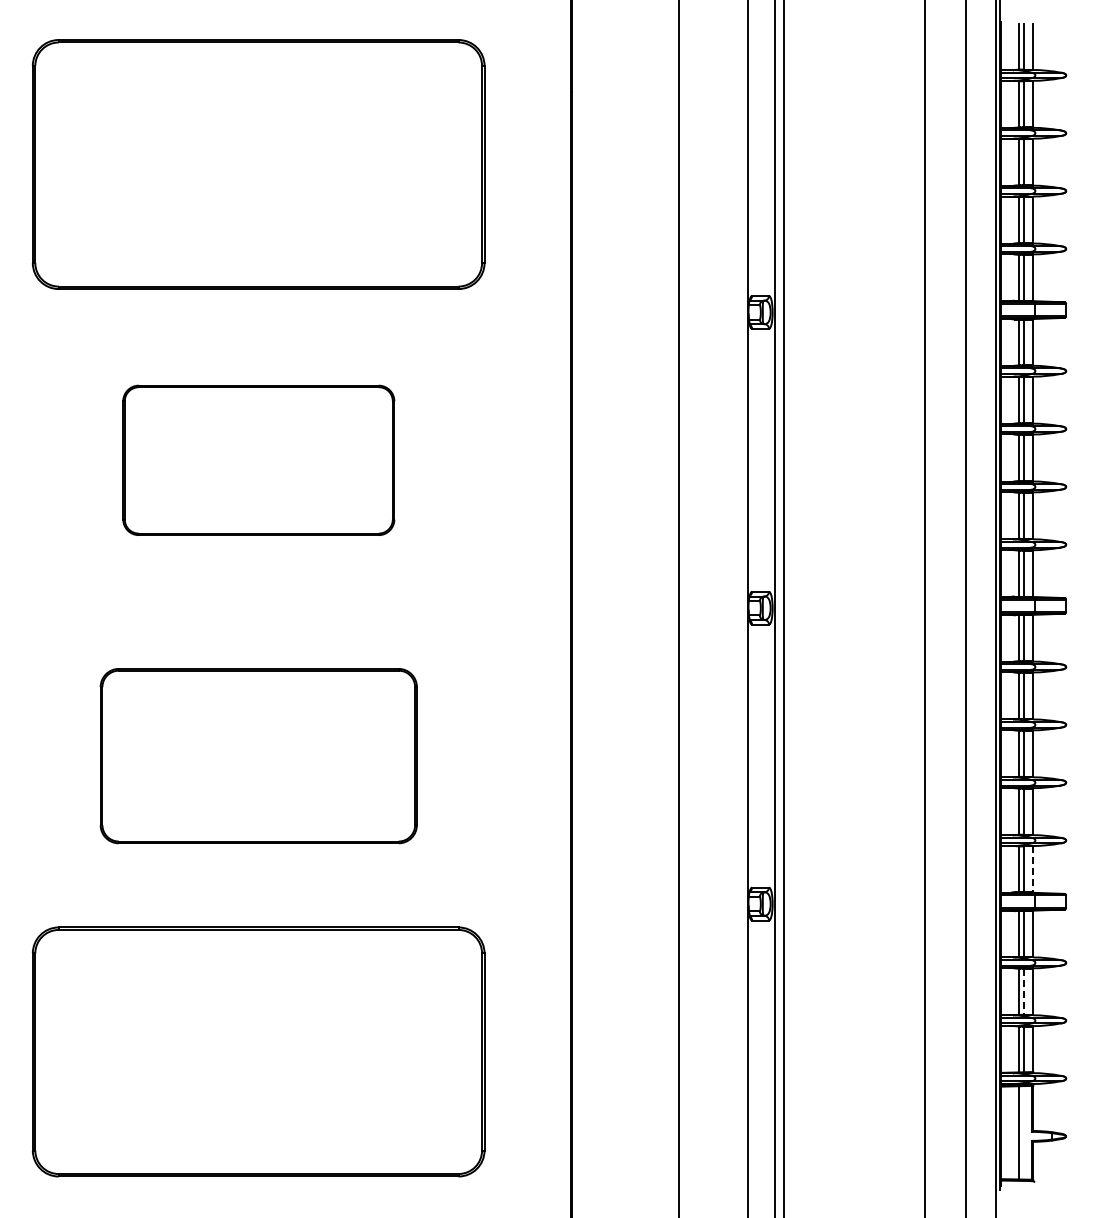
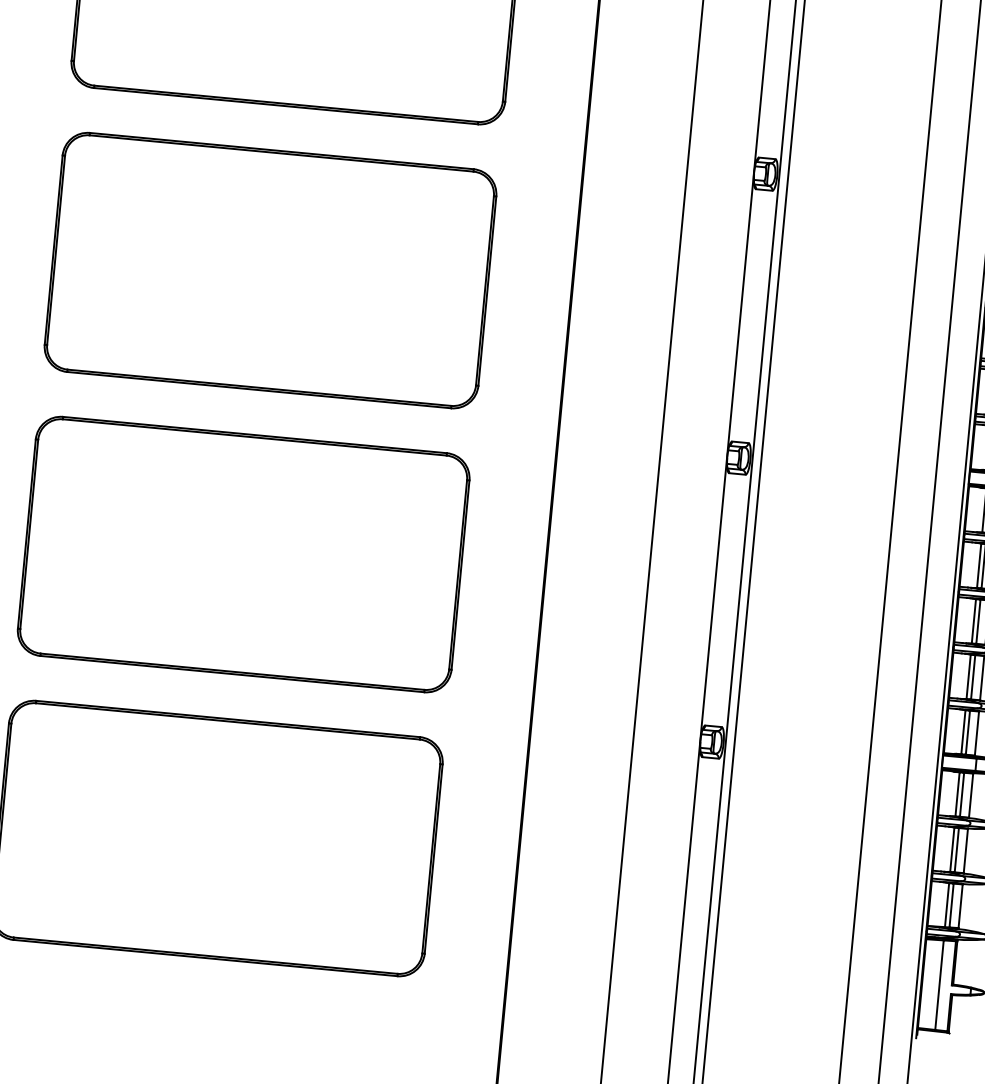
part: (258, 460) -> (270, 270), size x1.67
part: (258, 755) -> (243, 553), size x1.43
line: (1033, 869) -> (977, 733), dashed -> solid
line: (1023, 992) -> (956, 850), dashed -> solid

